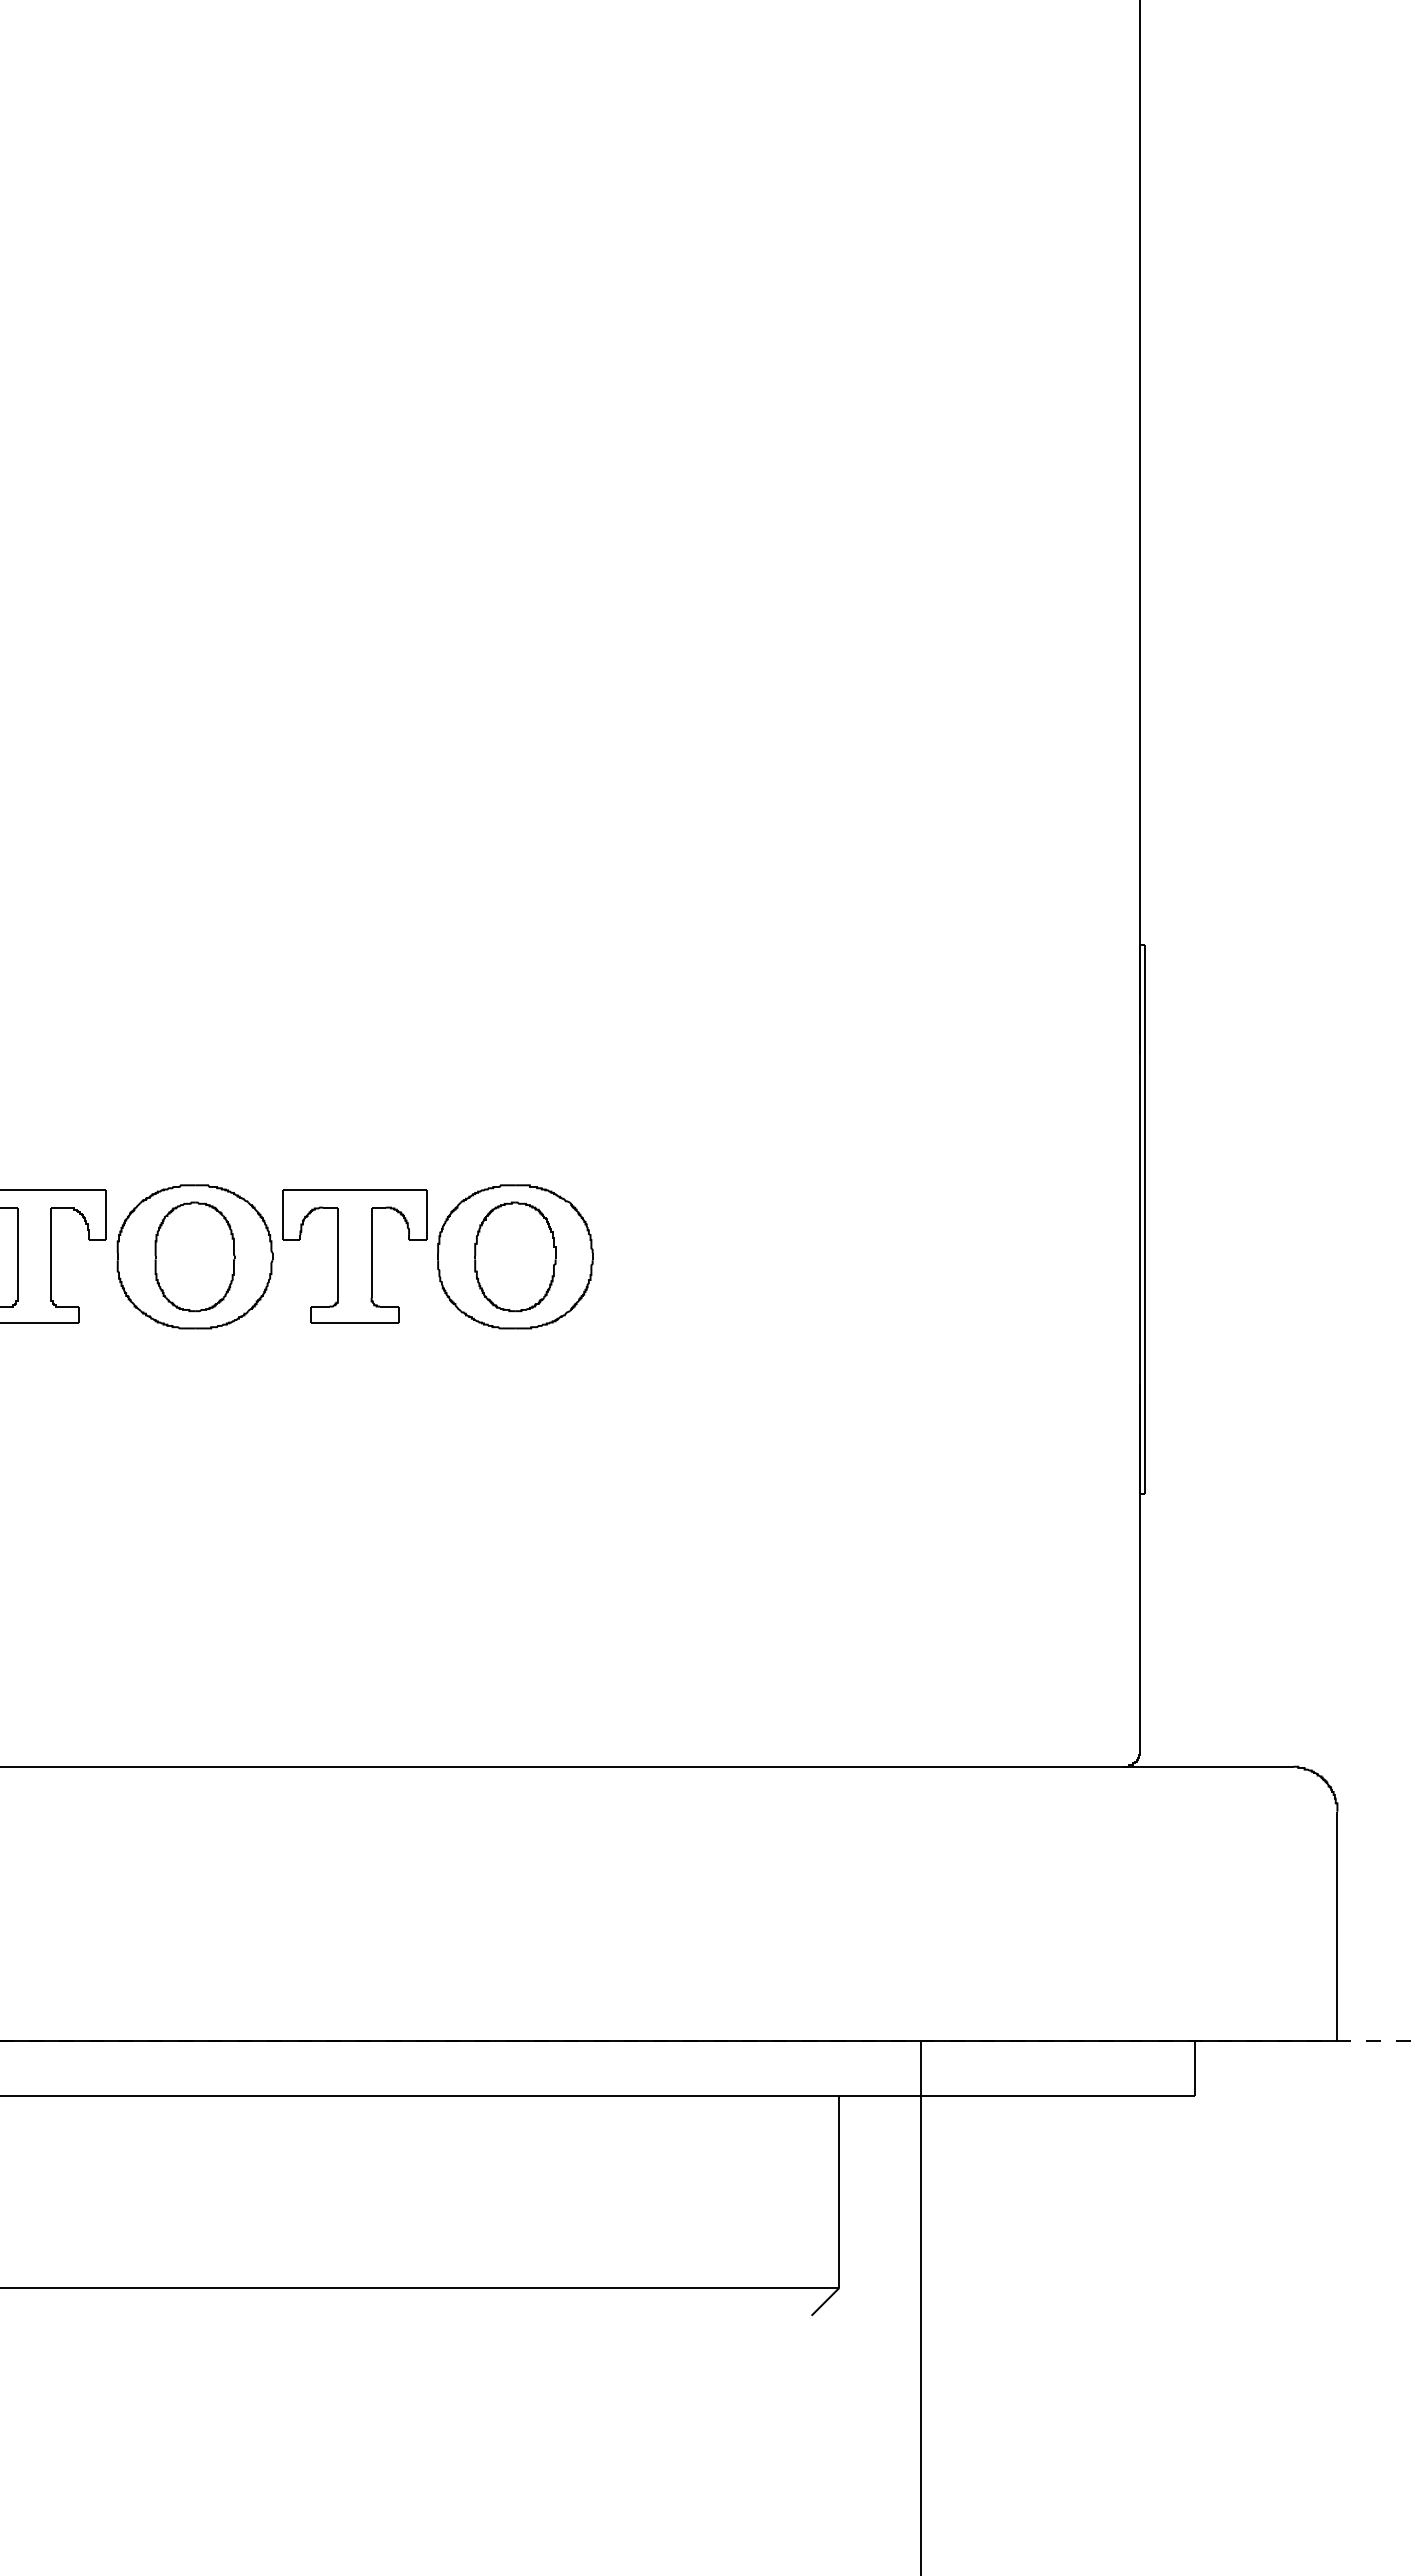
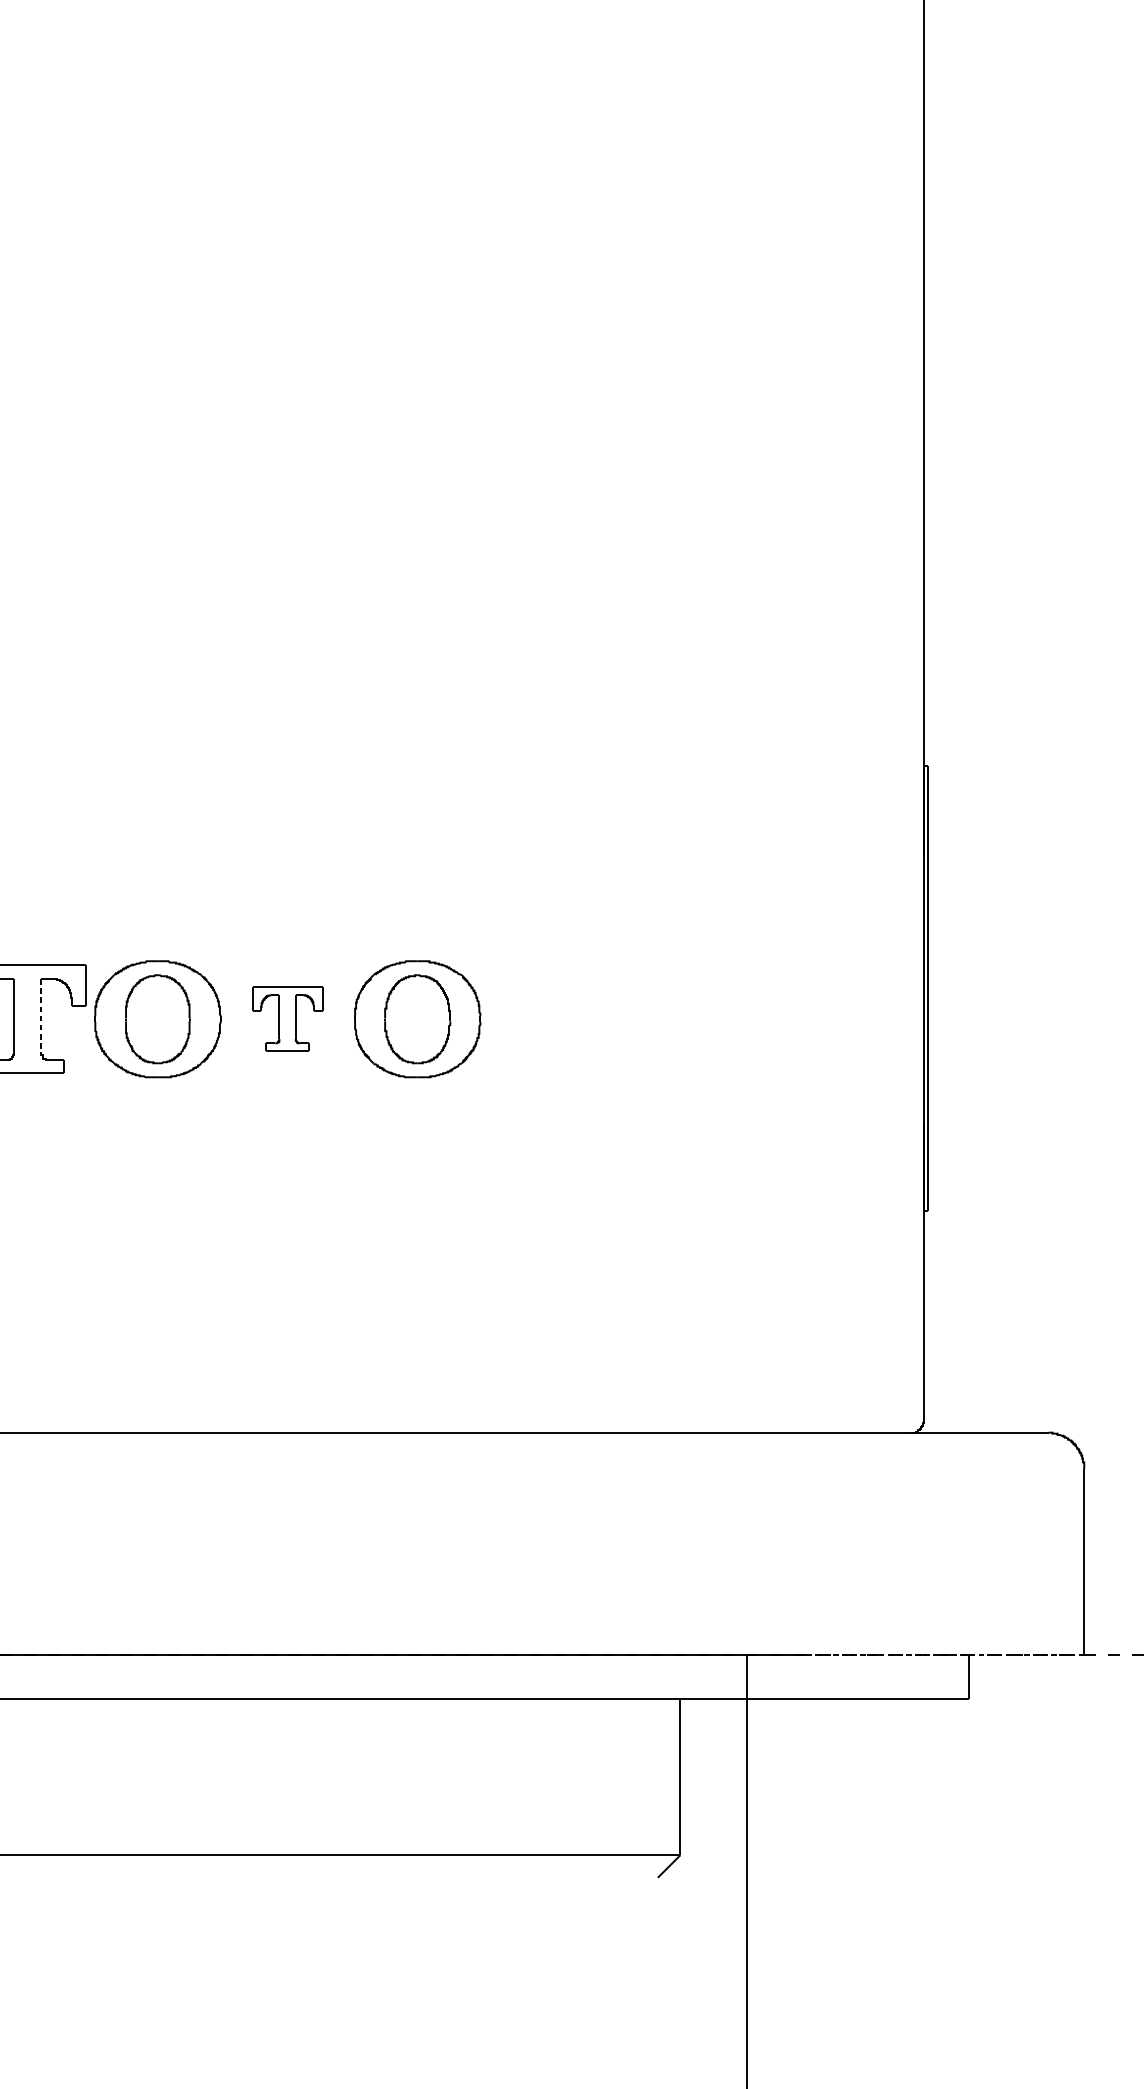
line: (51, 1253) -> (41, 1016), solid -> dashed
part: (354, 1256) -> (287, 1018), size x0.6
line: (1167, 2041) -> (946, 1655), solid -> dashed

